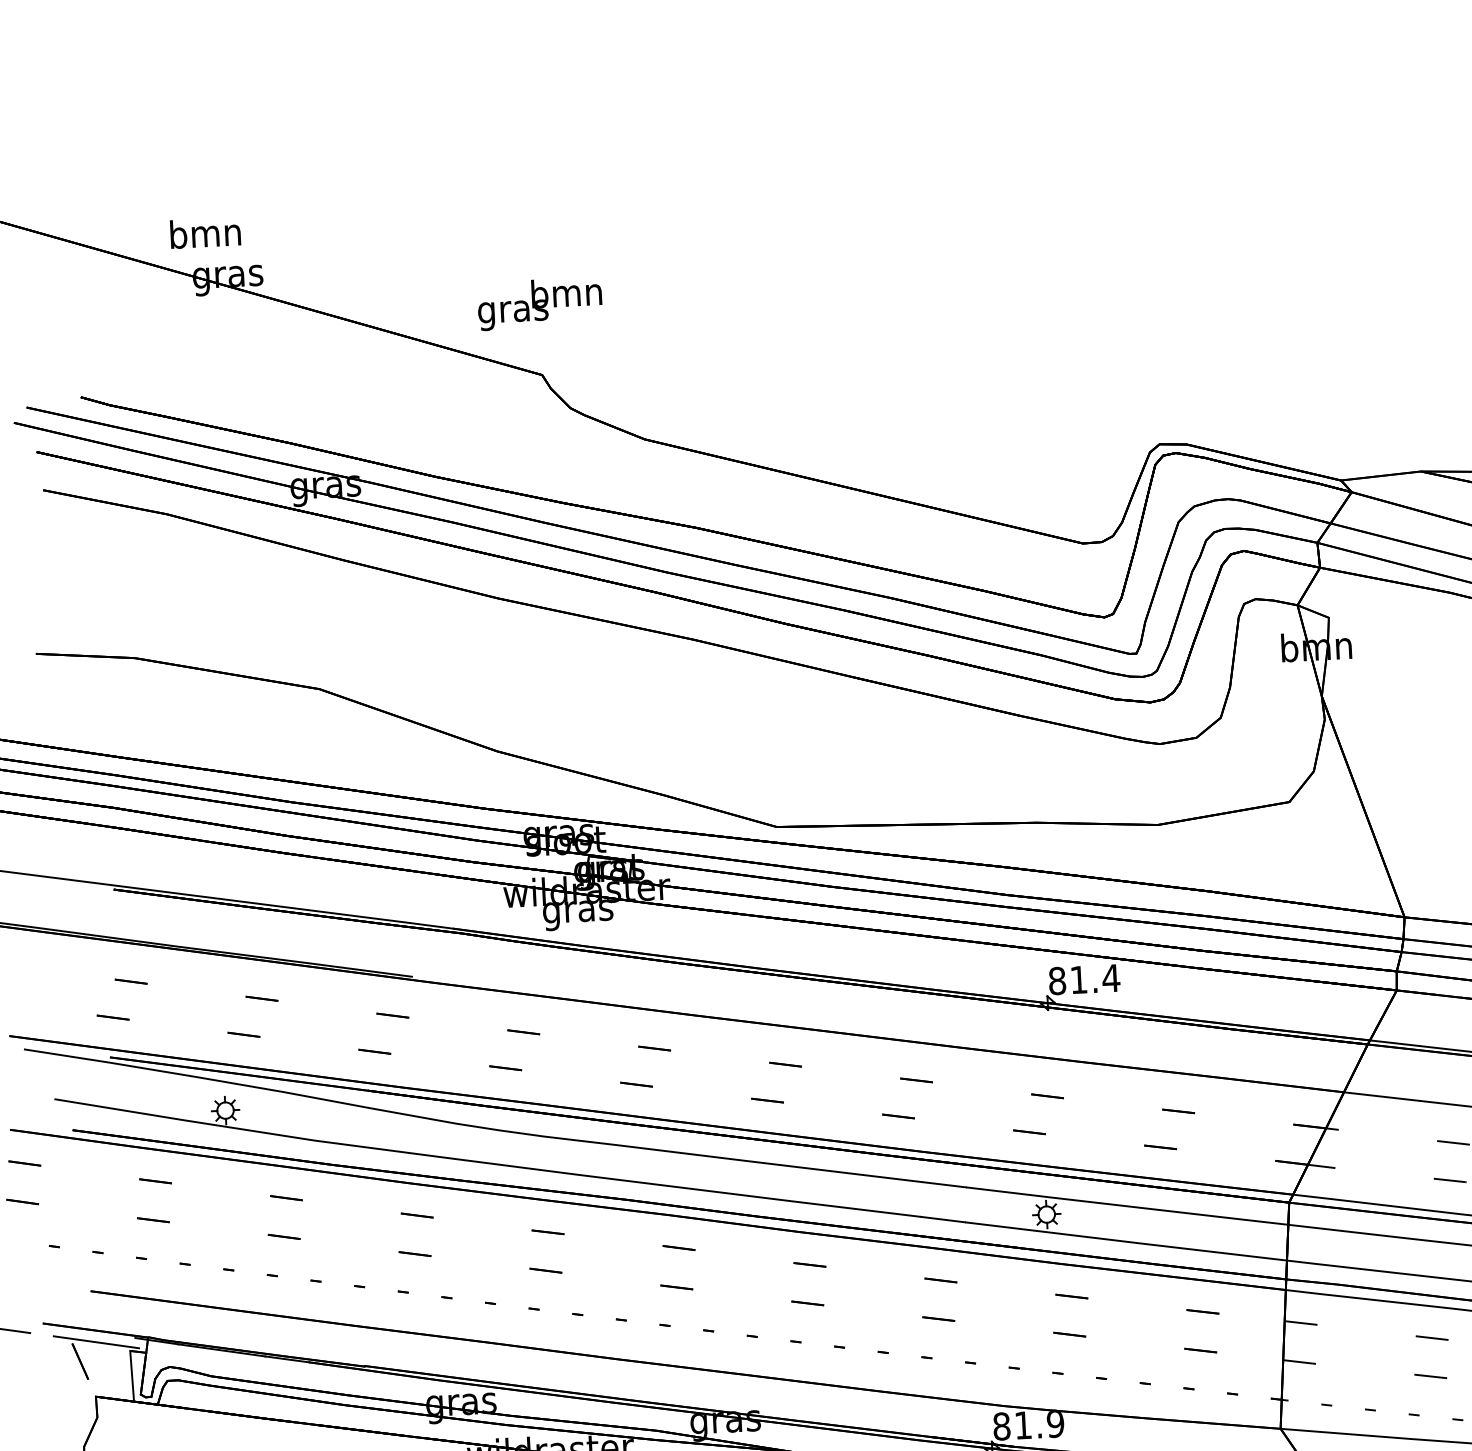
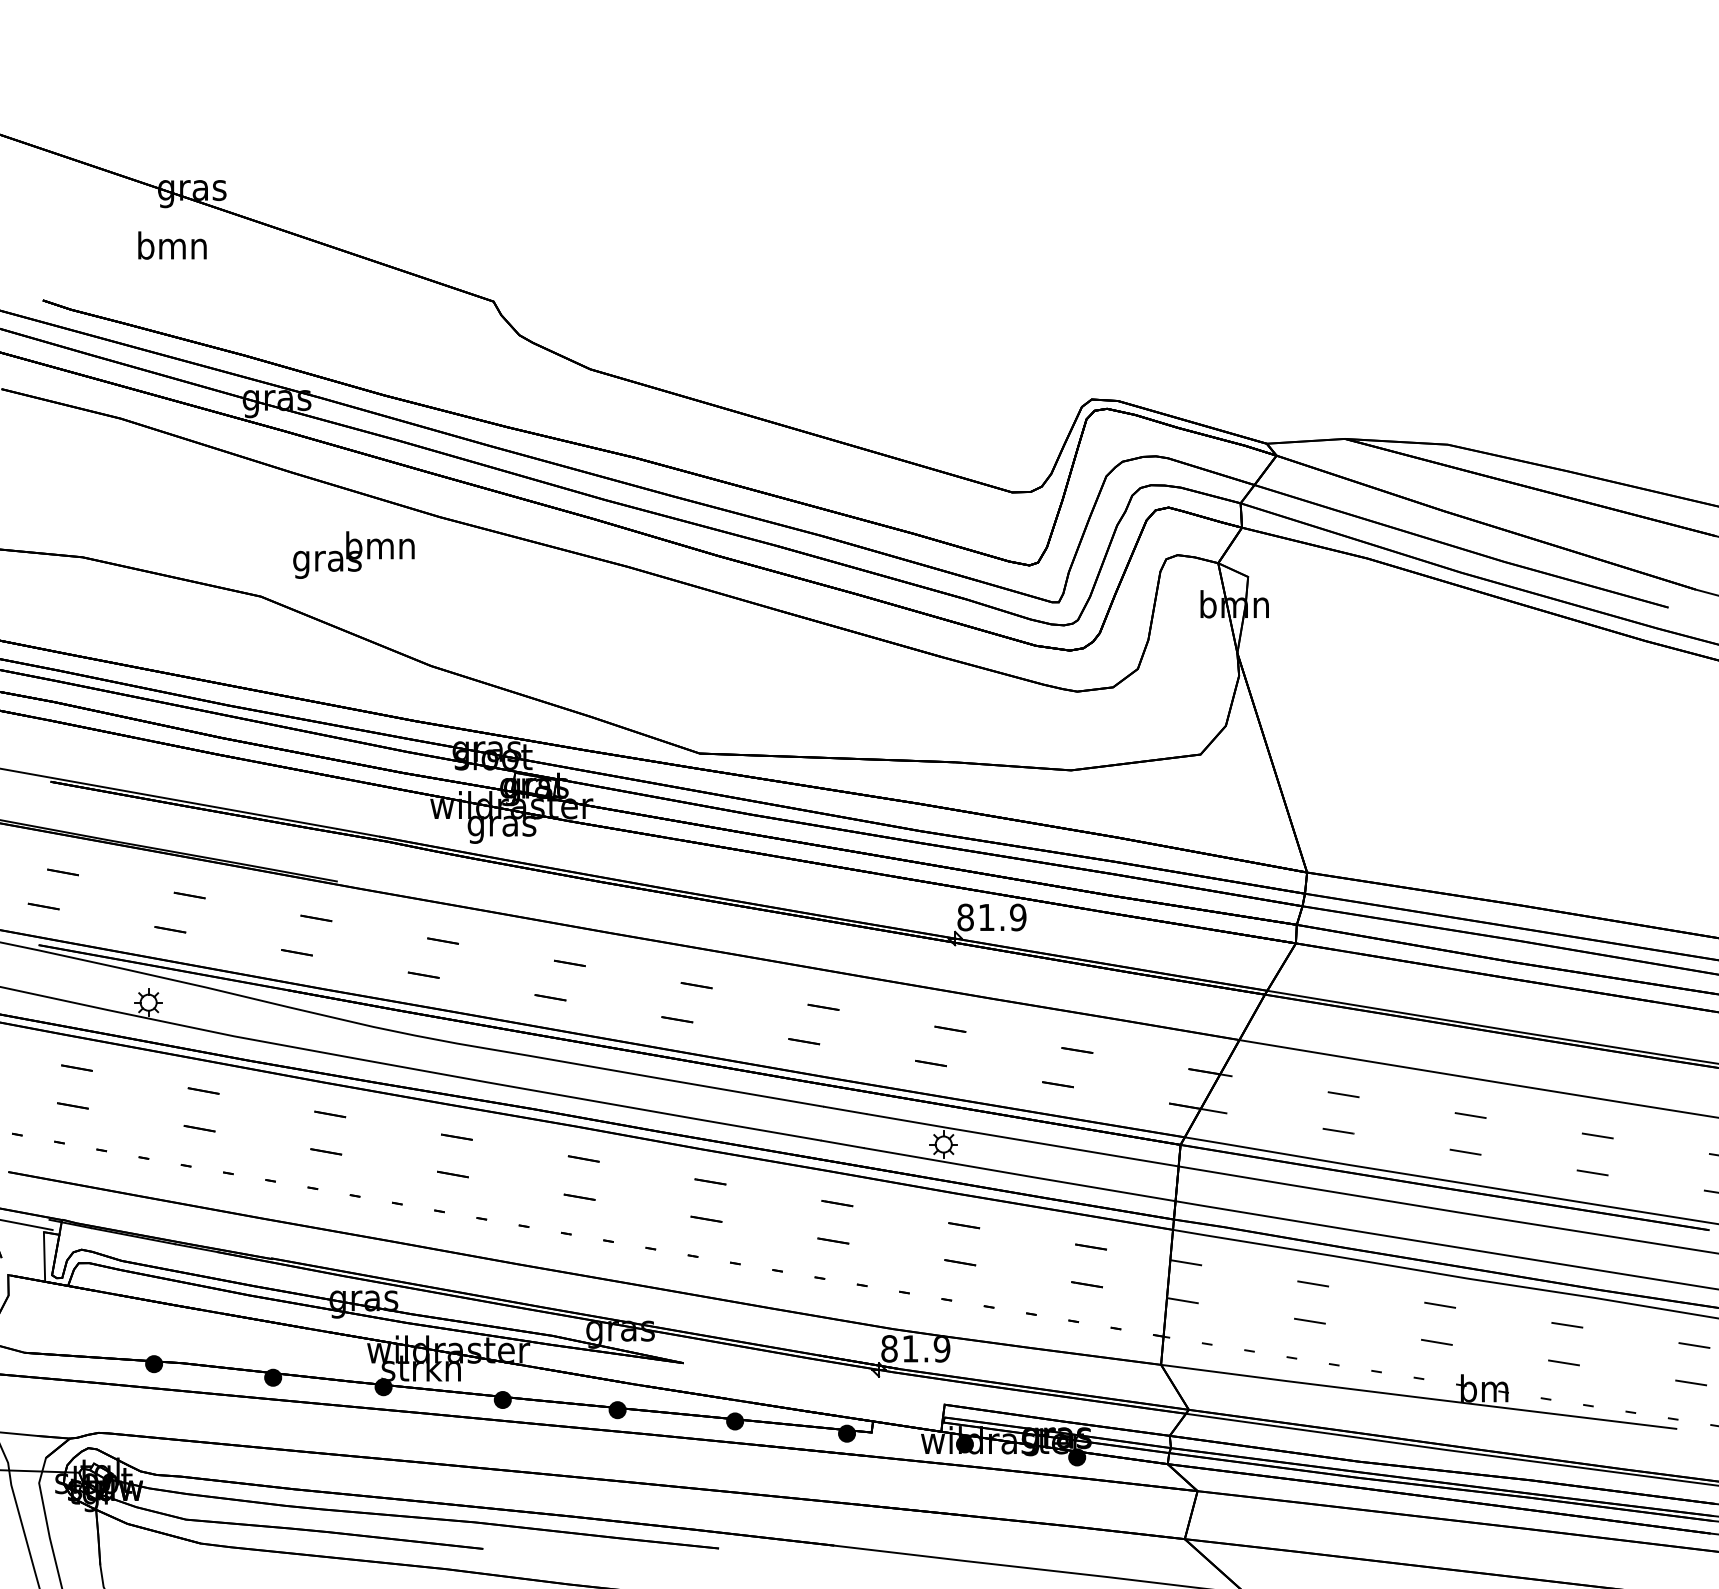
text: (205, 232) -> (172, 245), moved
text: (539, 303) -> (353, 554), moved
text: (1110, 978) -> (1017, 917), 81.4 -> 81.9

